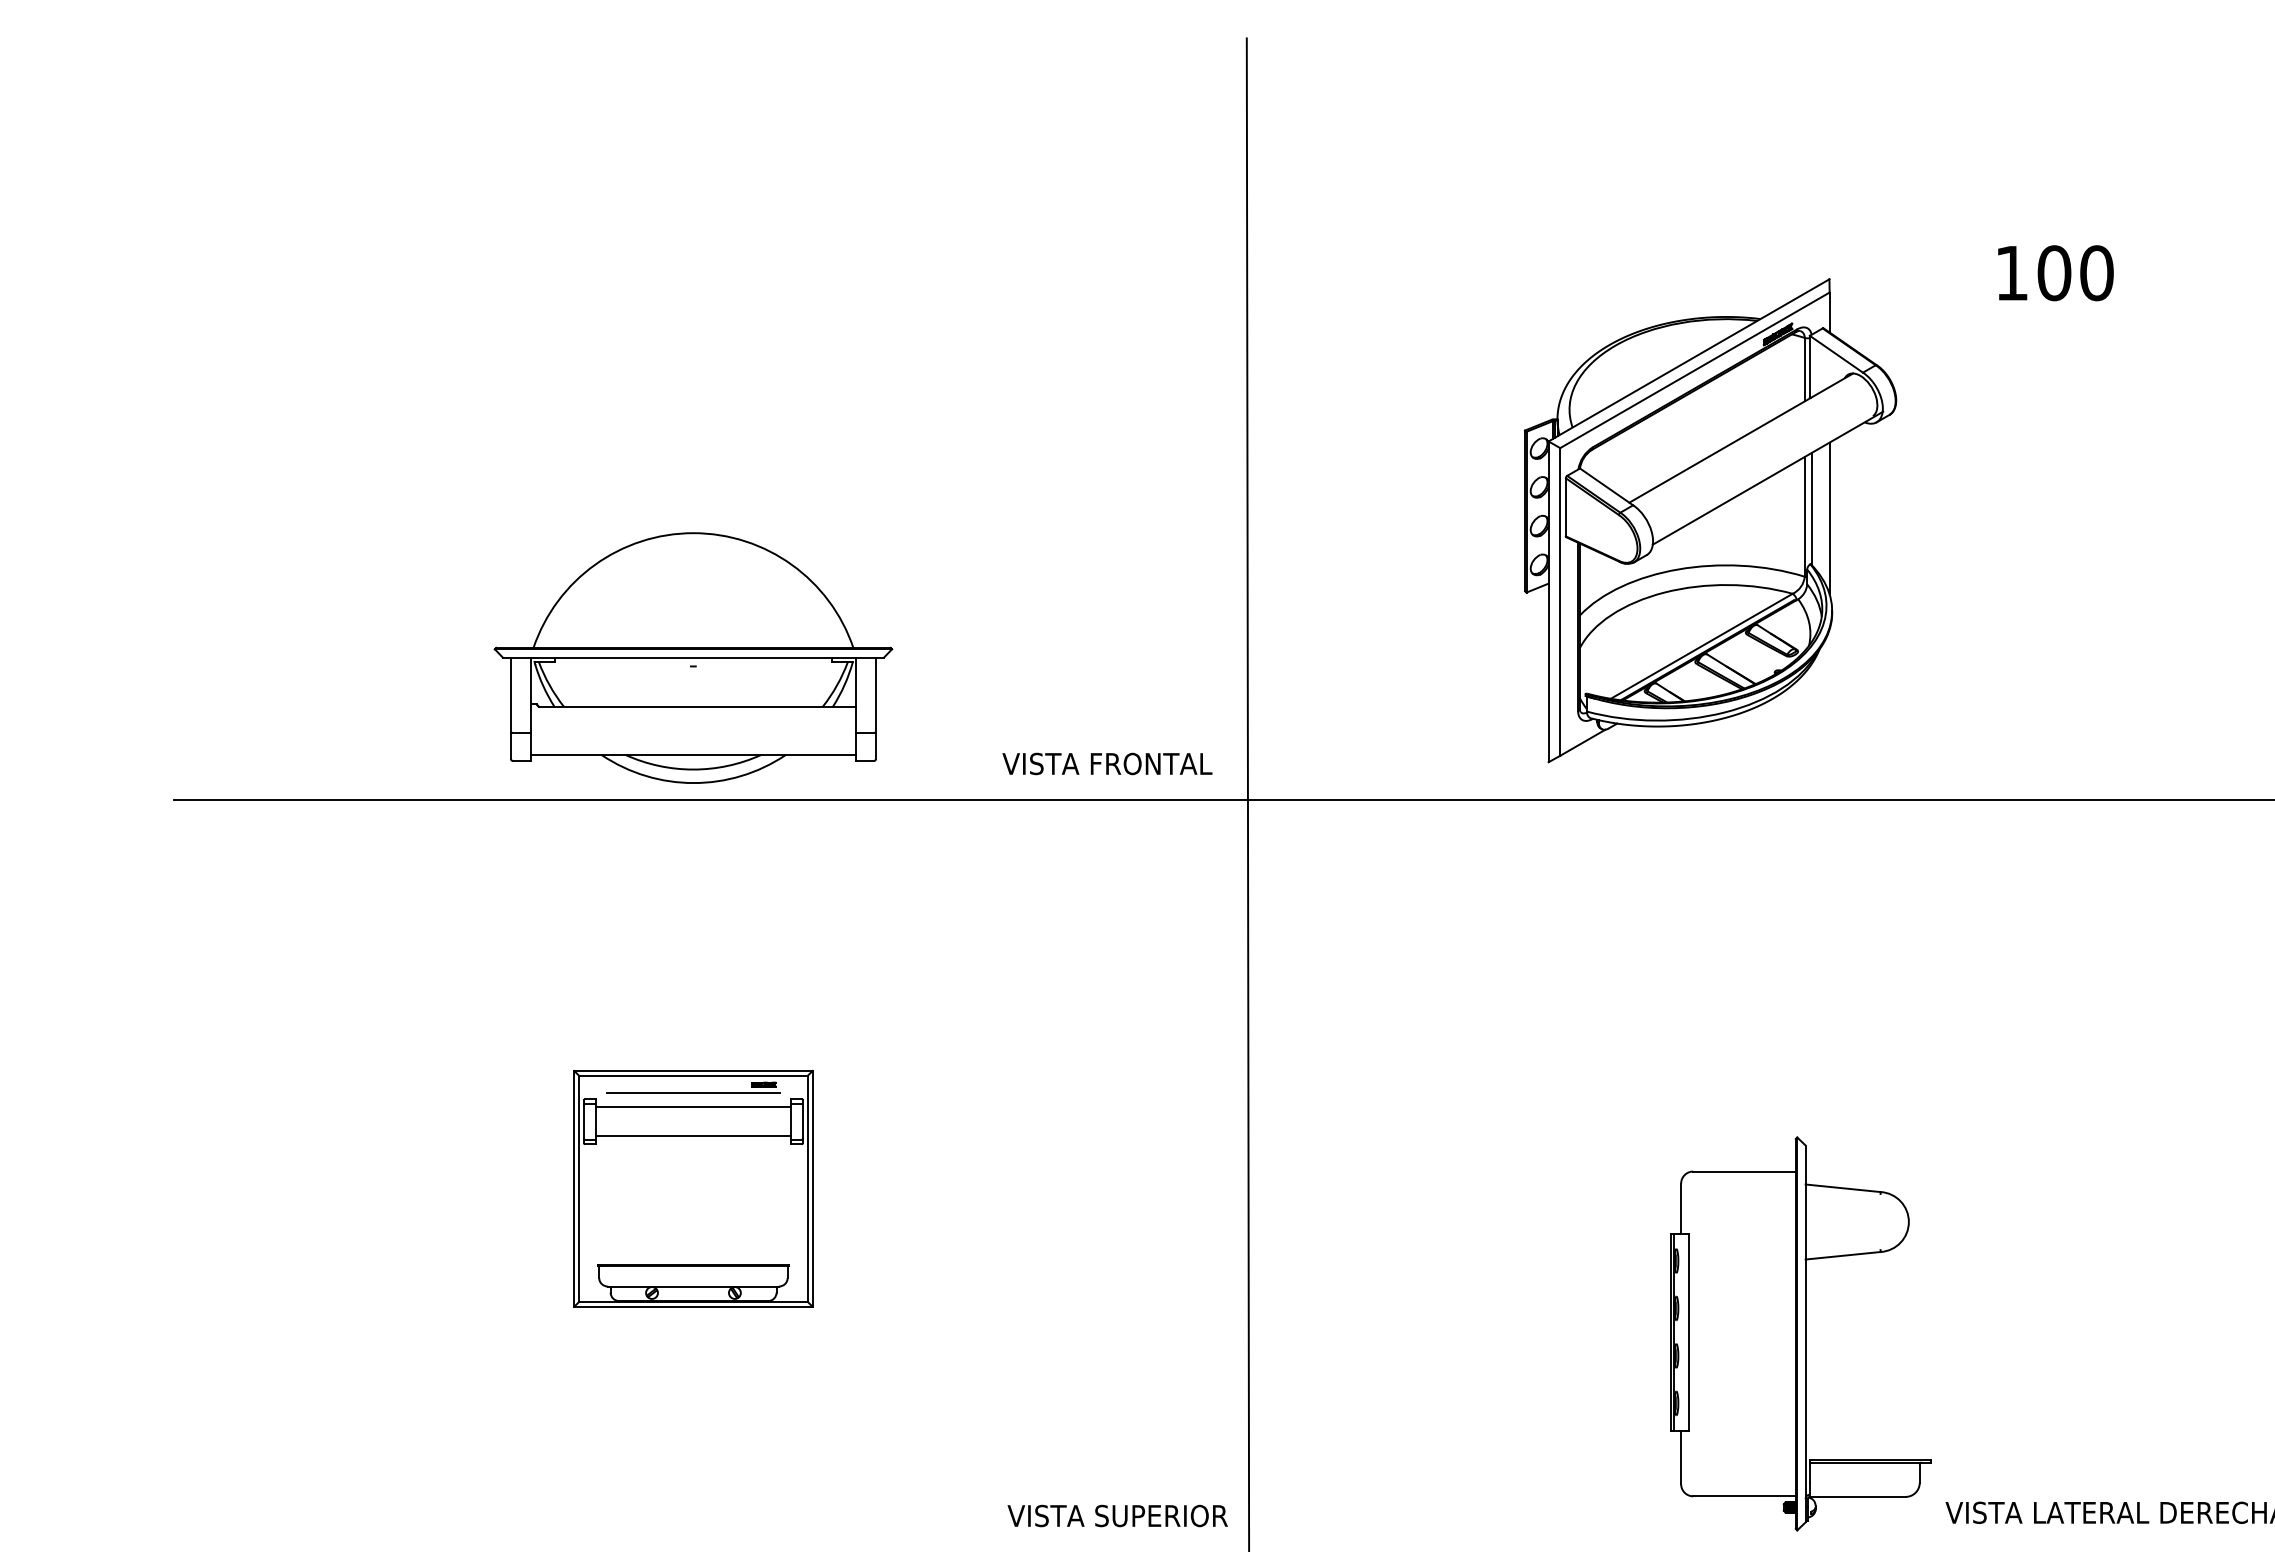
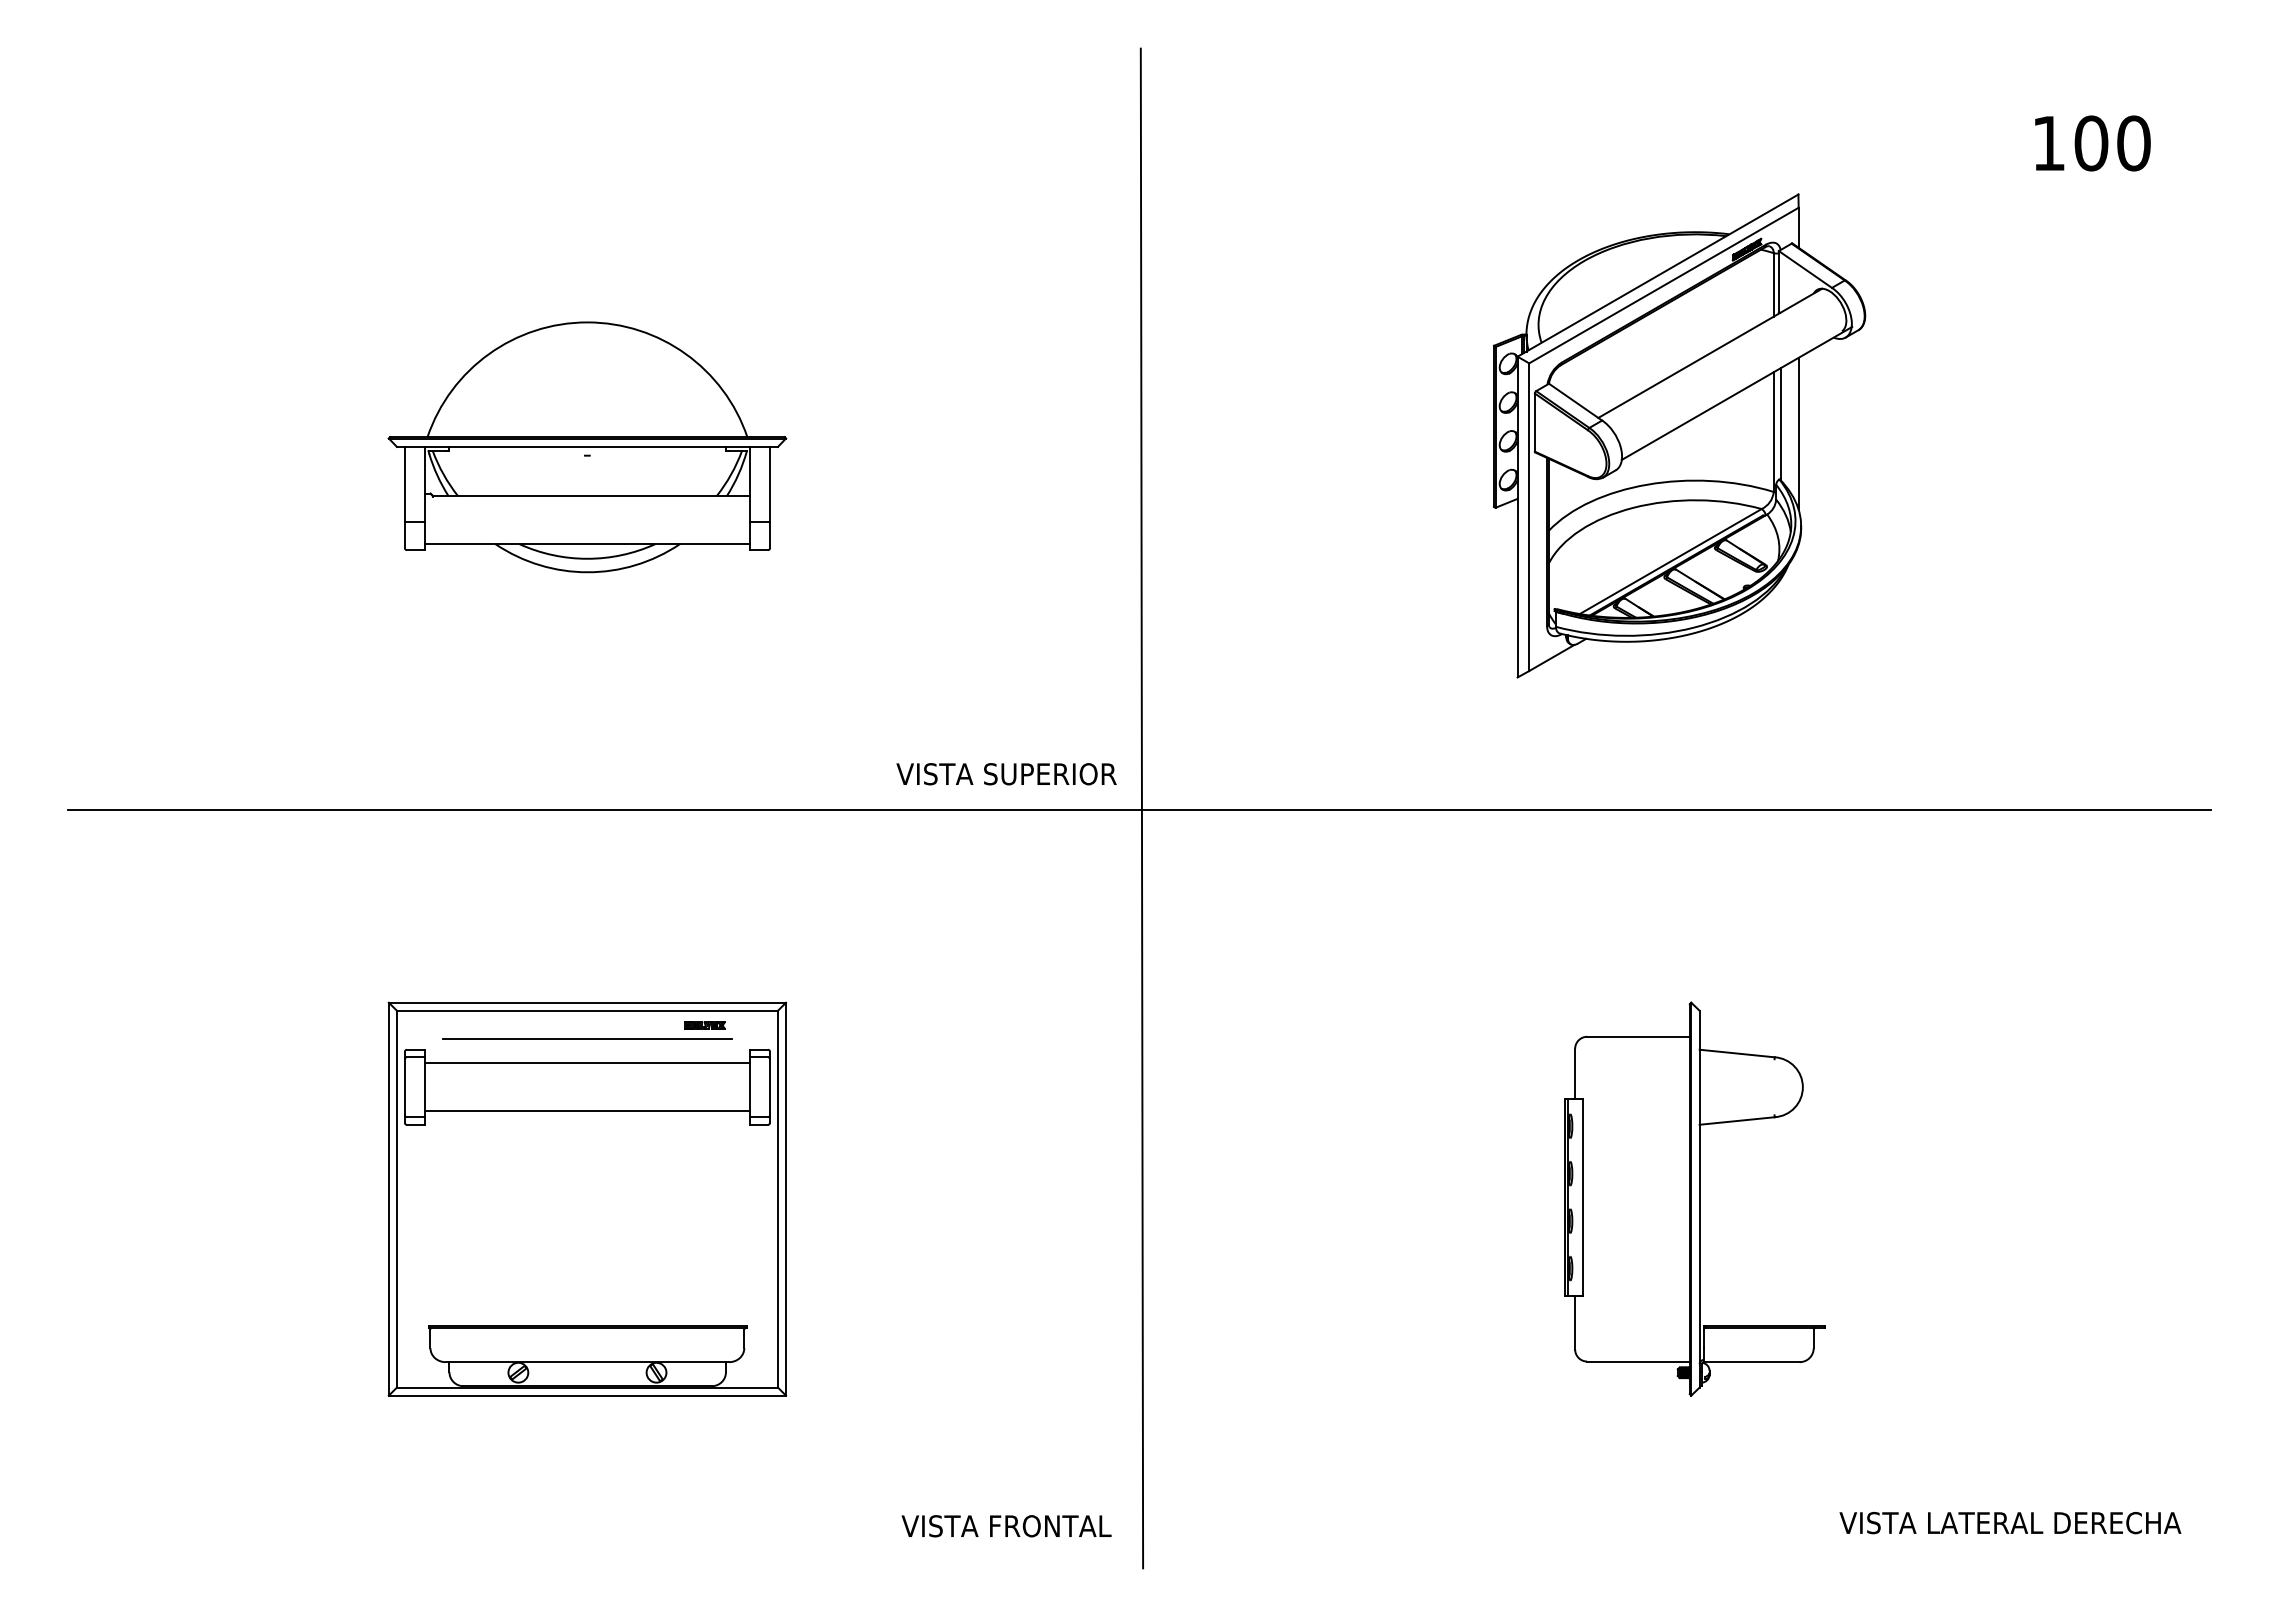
text: (2055, 273) -> (2092, 143), moved
part: (1710, 520) -> (1679, 435), moved
part: (693, 658) -> (587, 447), moved
text: (1156, 764) -> (1050, 774), VISTA FRONTAL -> VISTA SUPERIOR
part: (693, 1188) -> (587, 1198), size x1.67
part: (1800, 1333) -> (1694, 1198), moved
text: (1161, 1516) -> (1055, 1526), VISTA SUPERIOR -> VISTA FRONTAL

